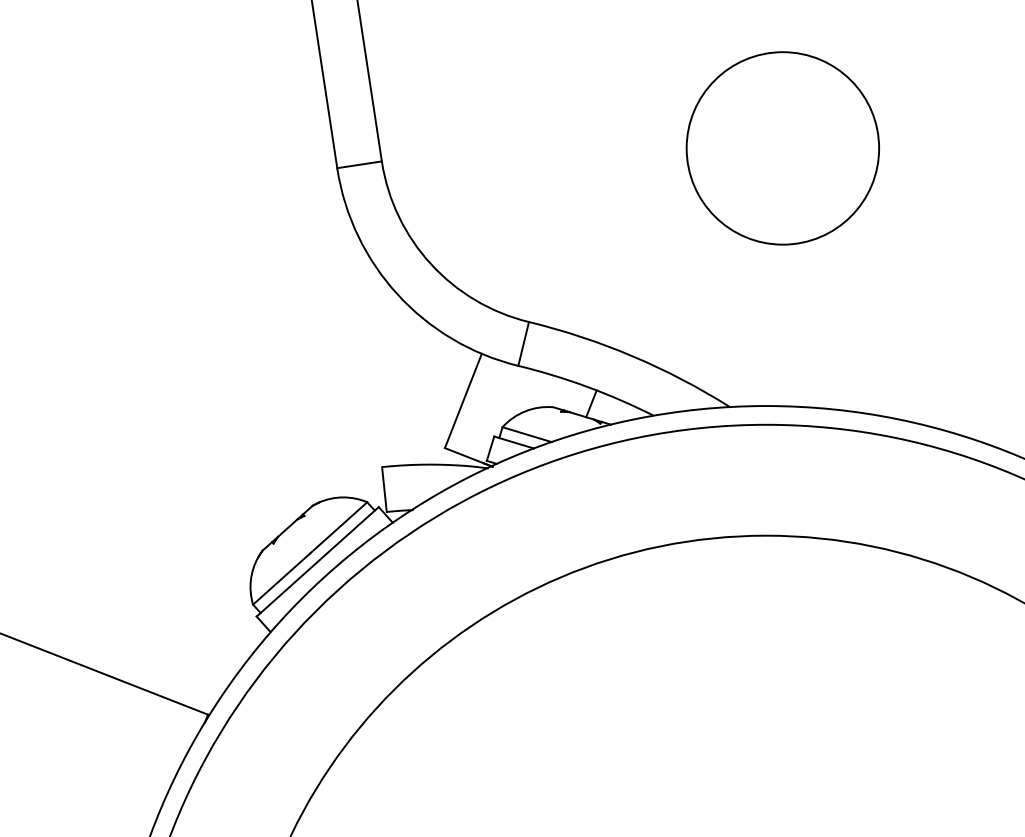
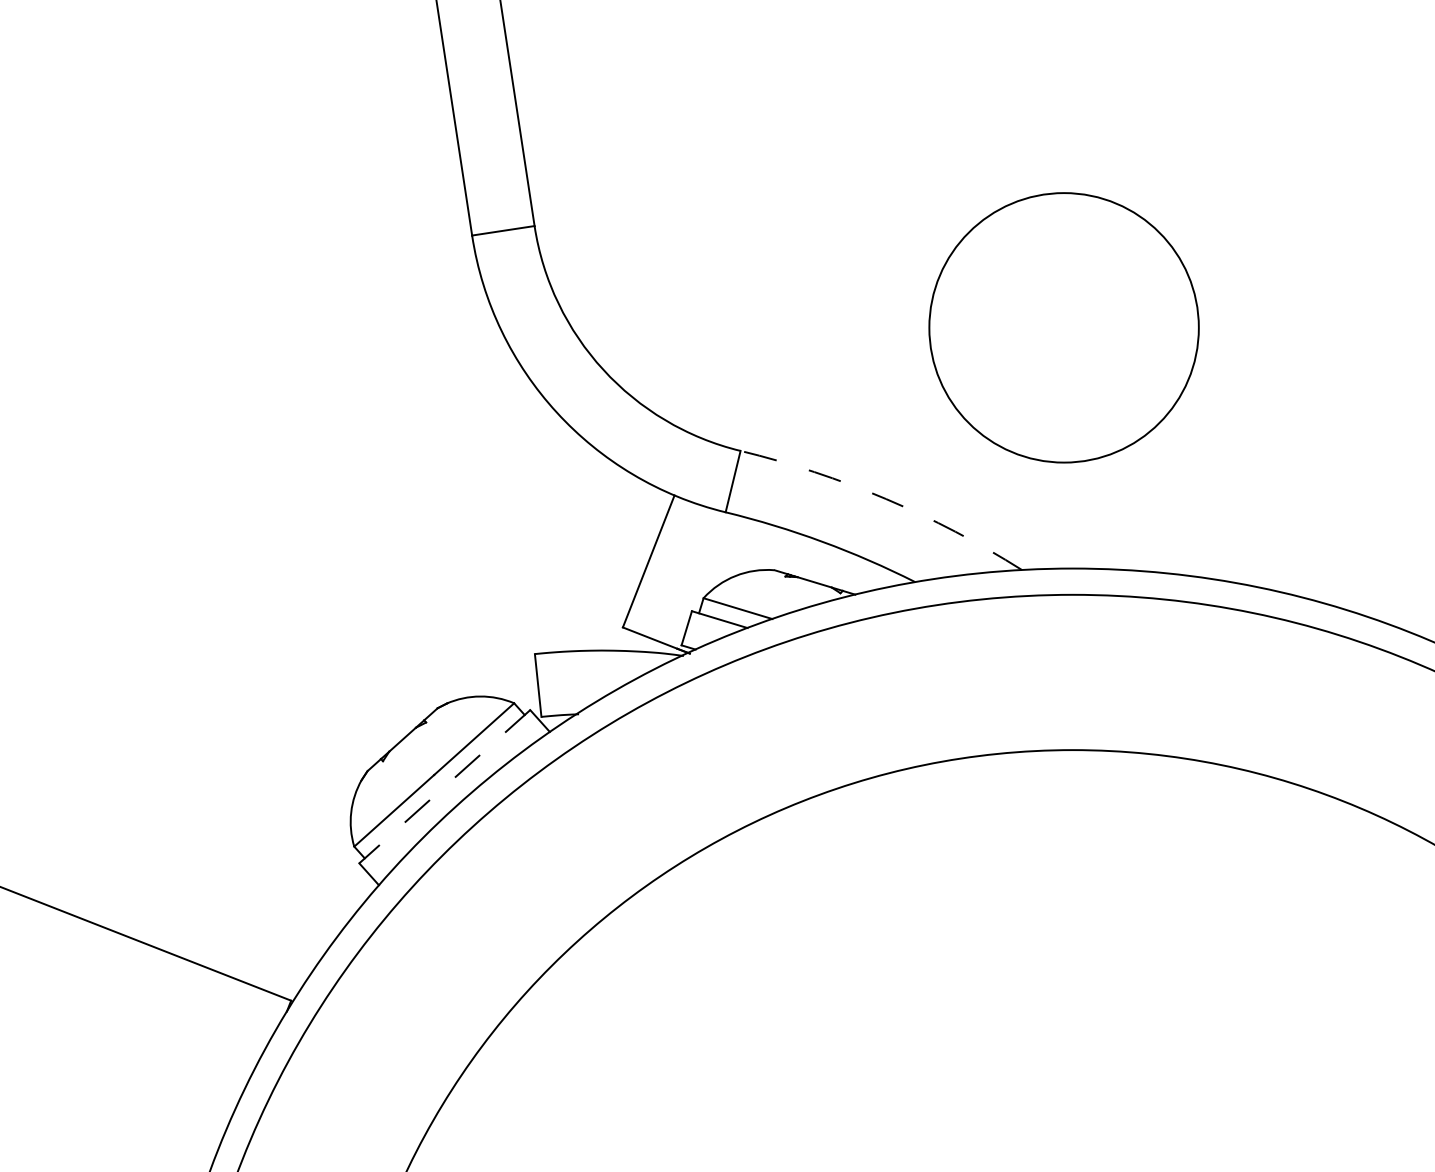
circle: (782, 148) -> (1063, 327), moved
arc: (633, 356) -> (886, 499), solid -> dashed
line: (591, 403) -> (827, 565), removed
line: (317, 561) -> (444, 786), solid -> dashed

